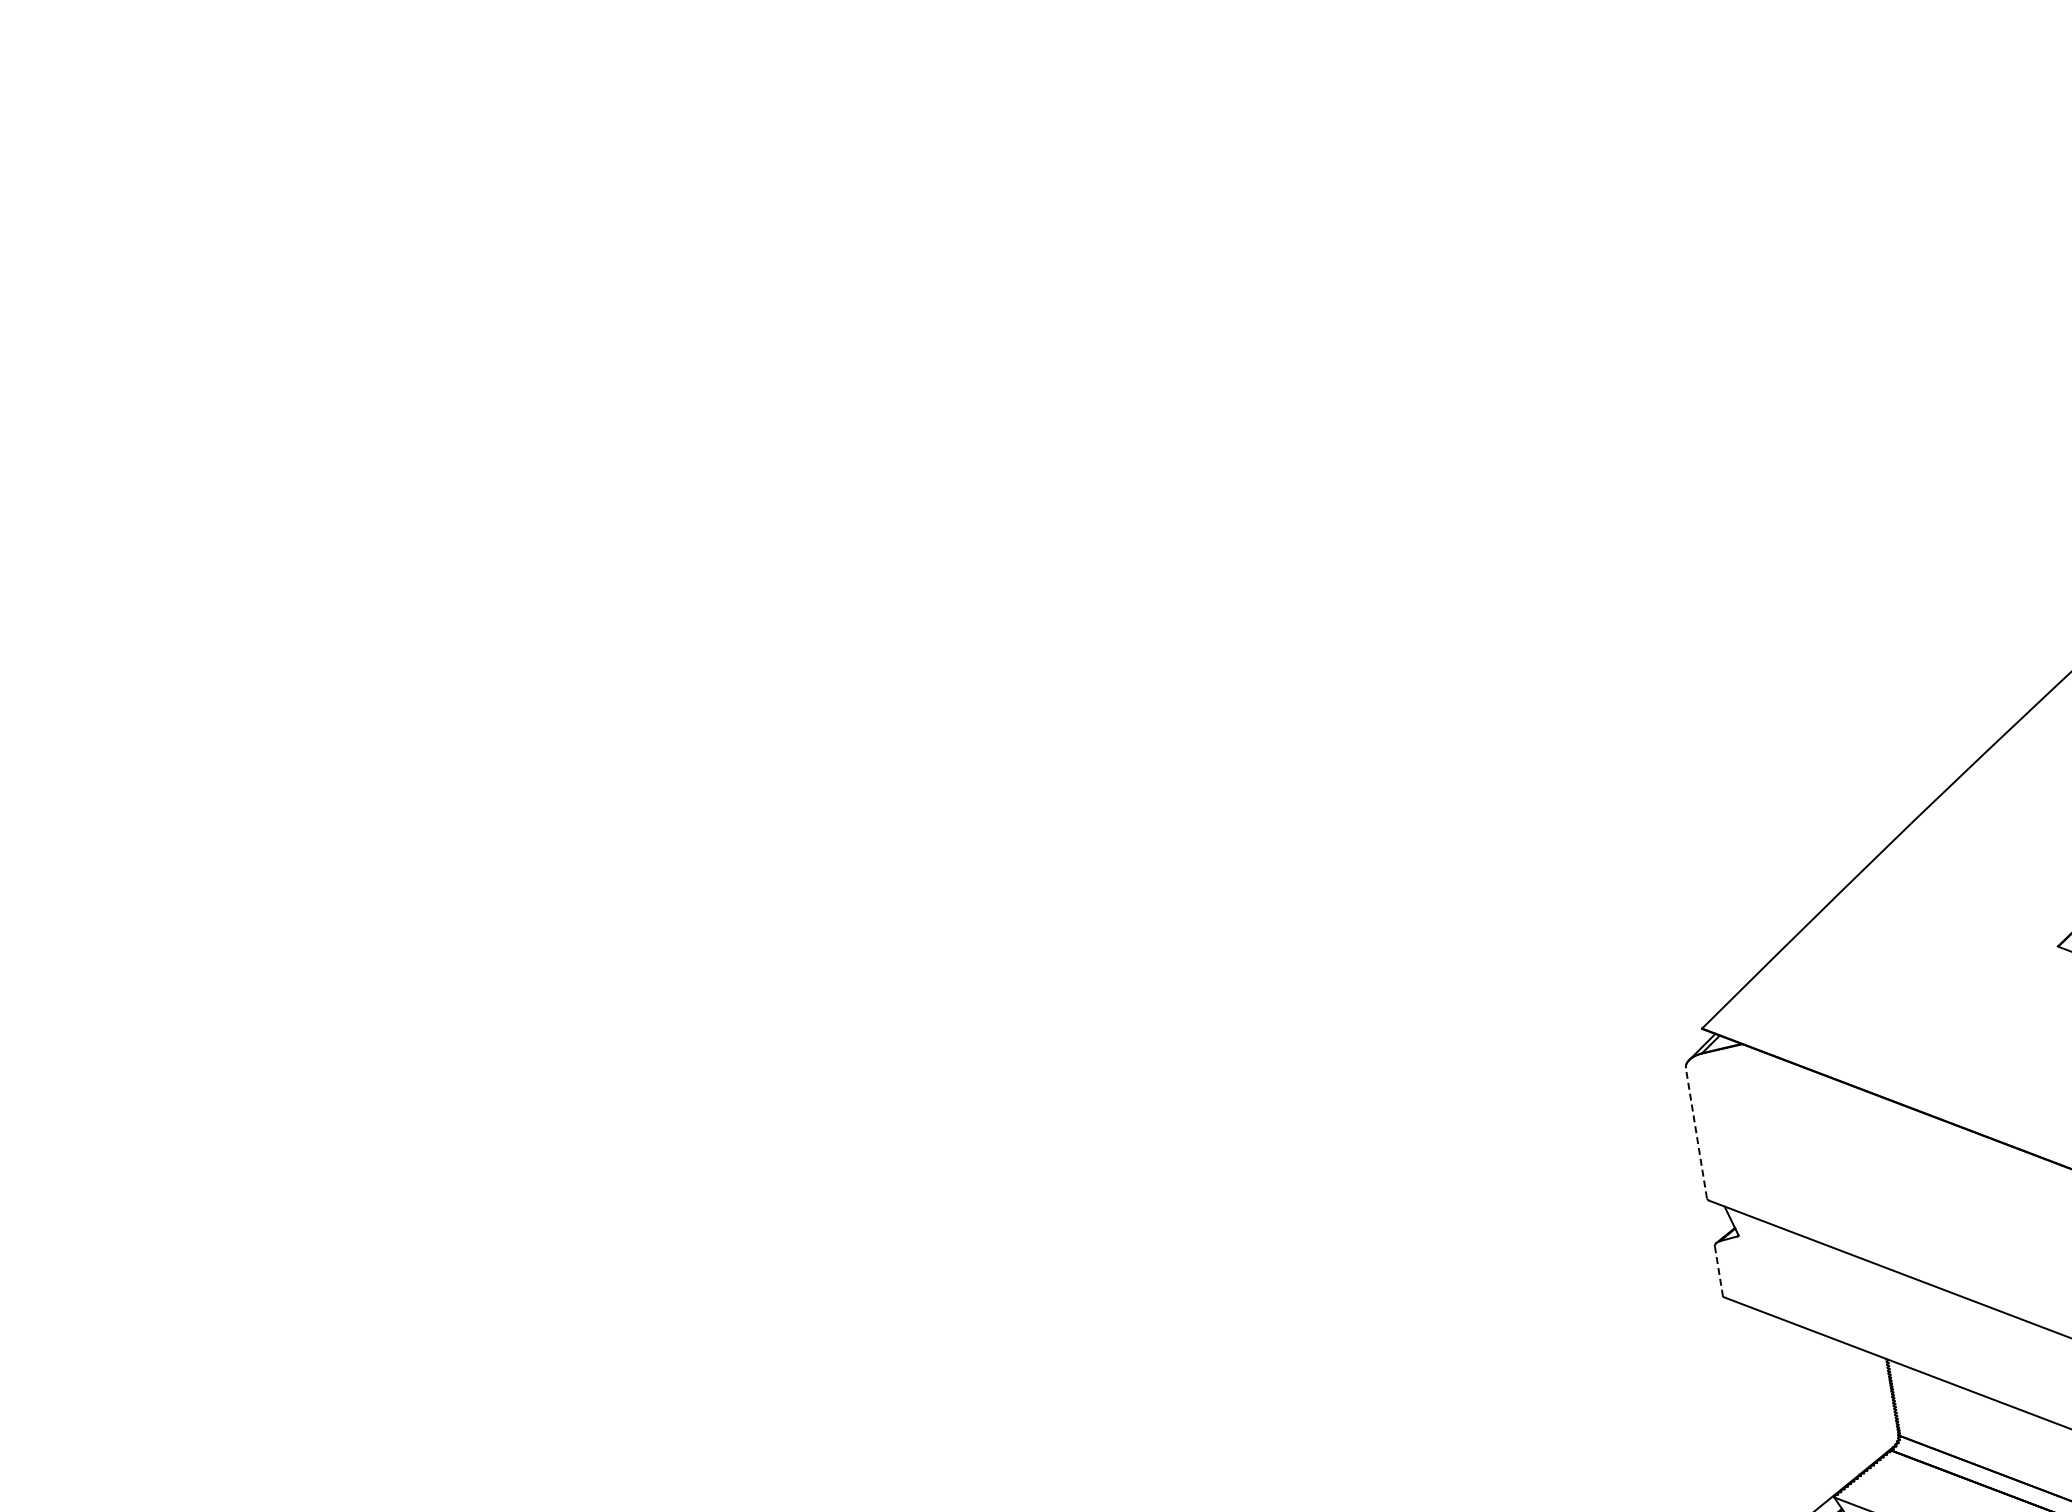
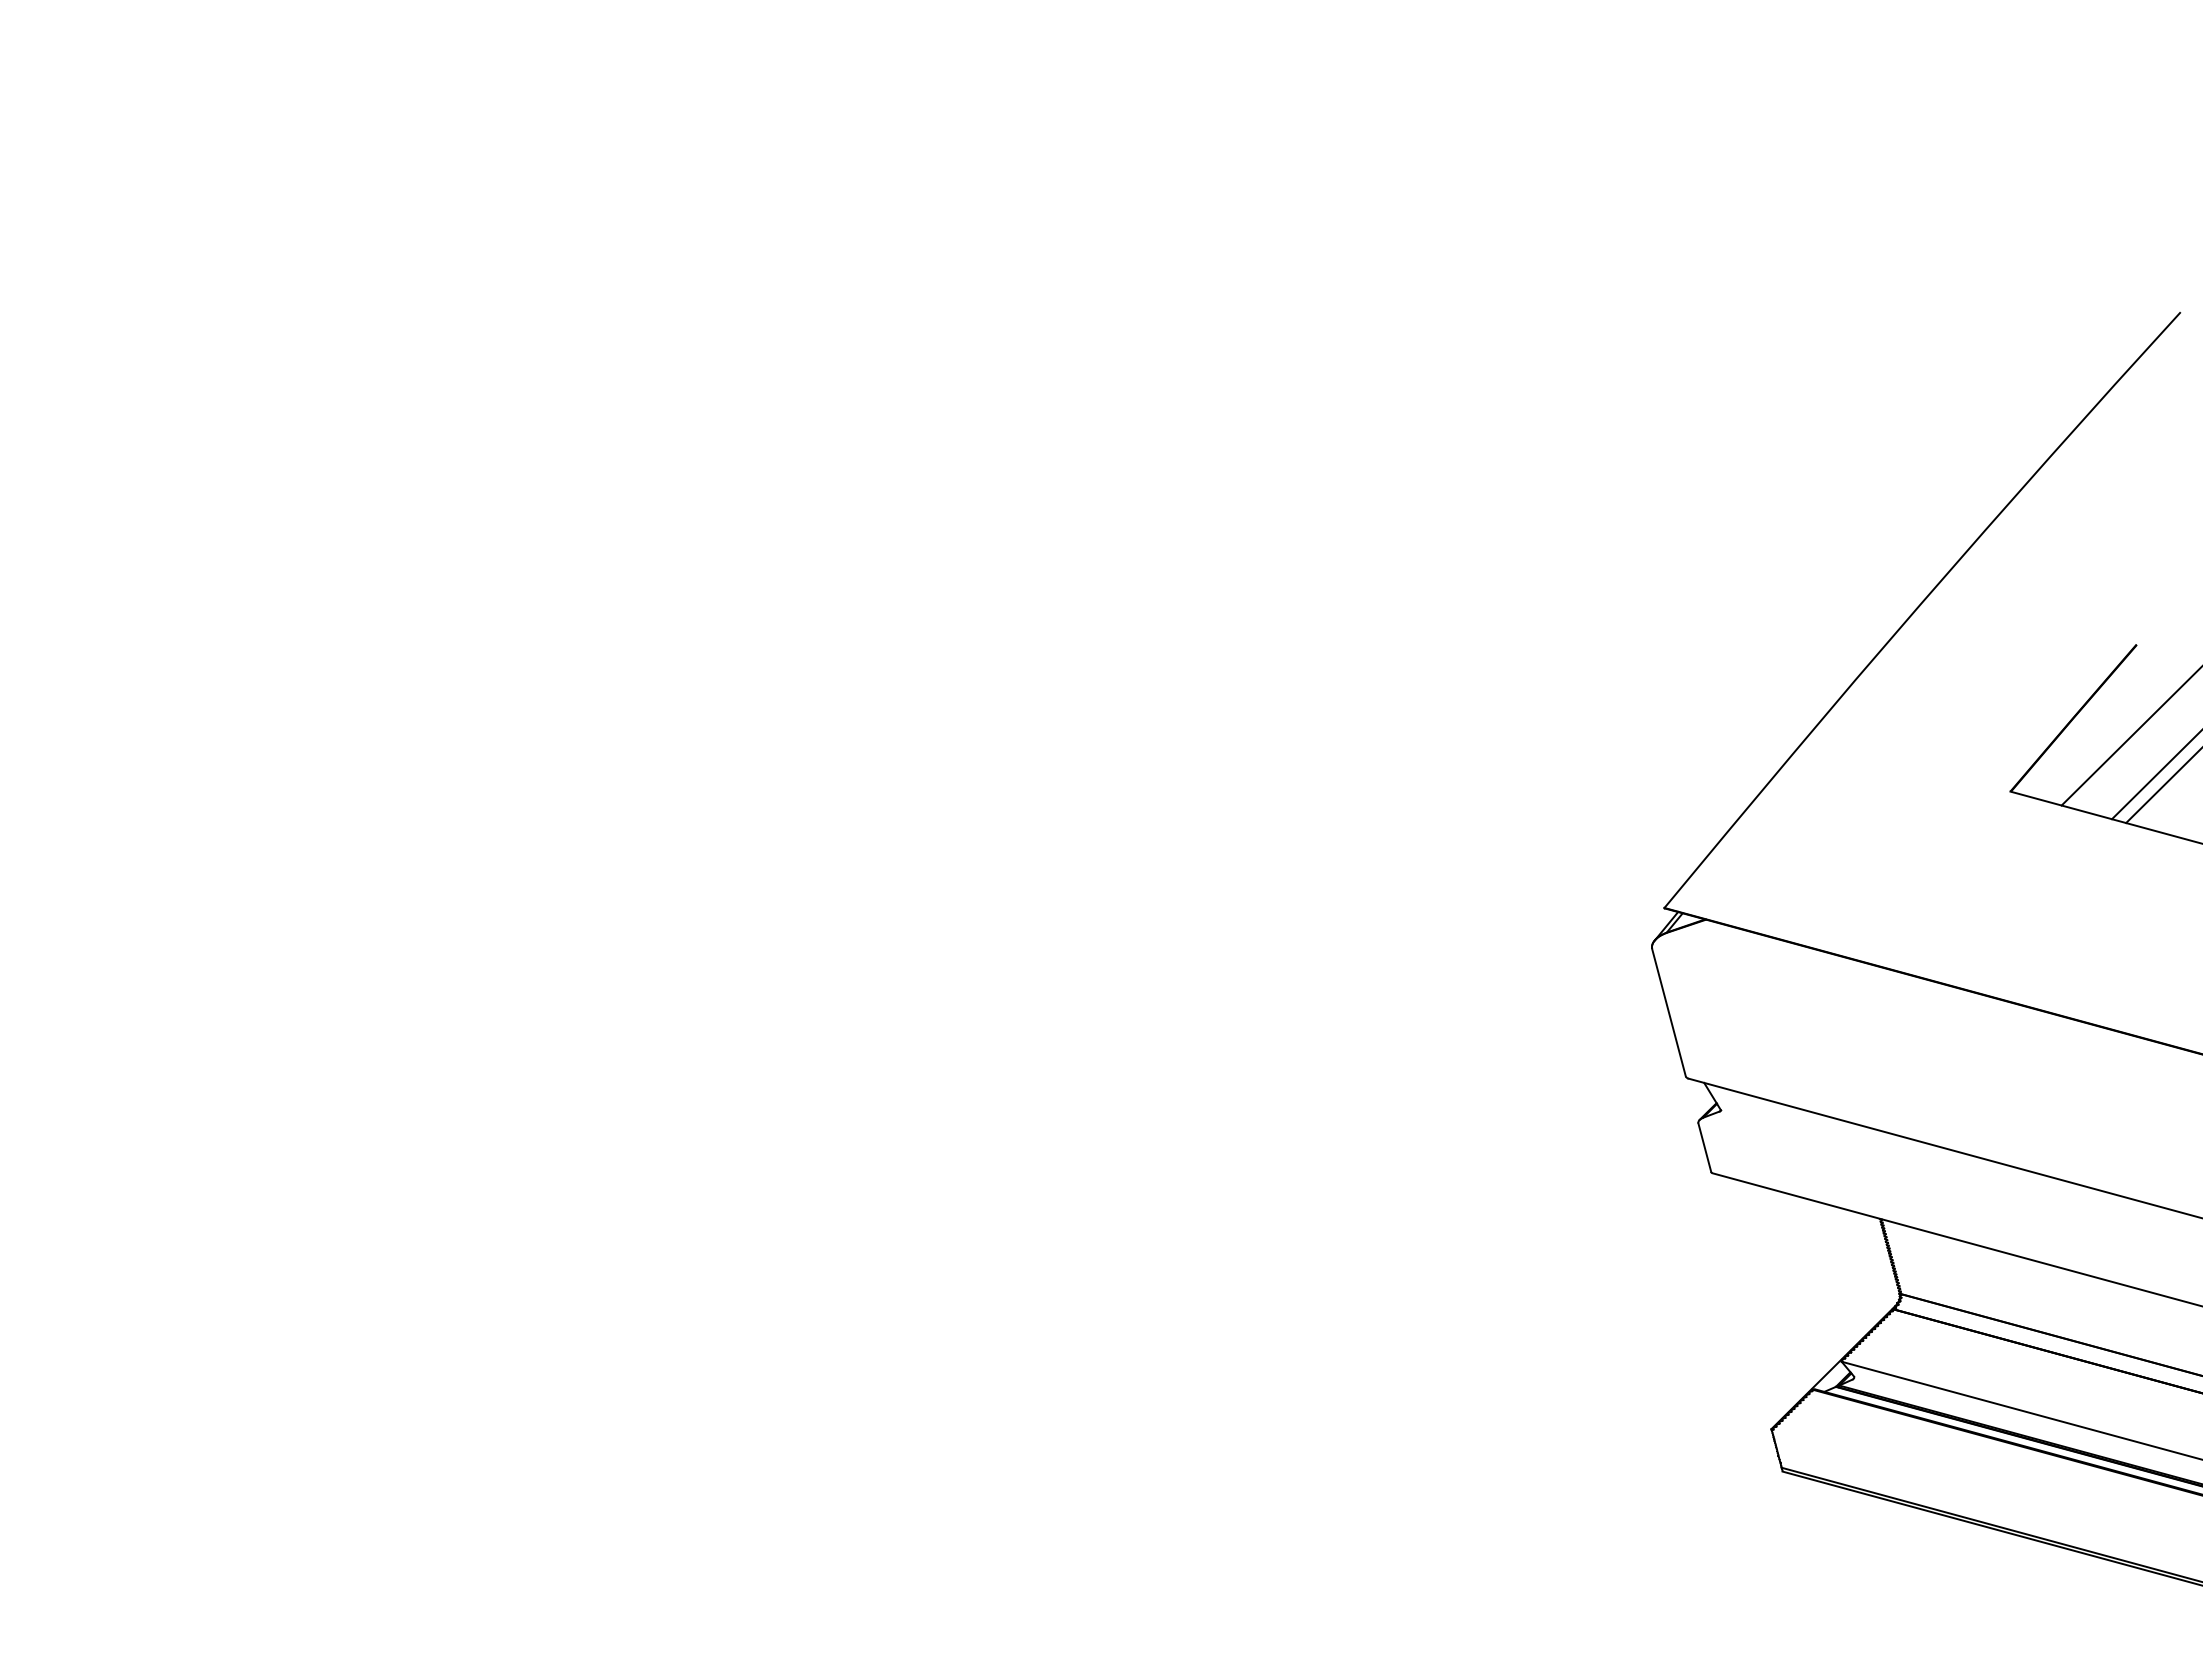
line: (1695, 1132) -> (1668, 1012), dashed -> solid
line: (1718, 1271) -> (1704, 1148), dashed -> solid

